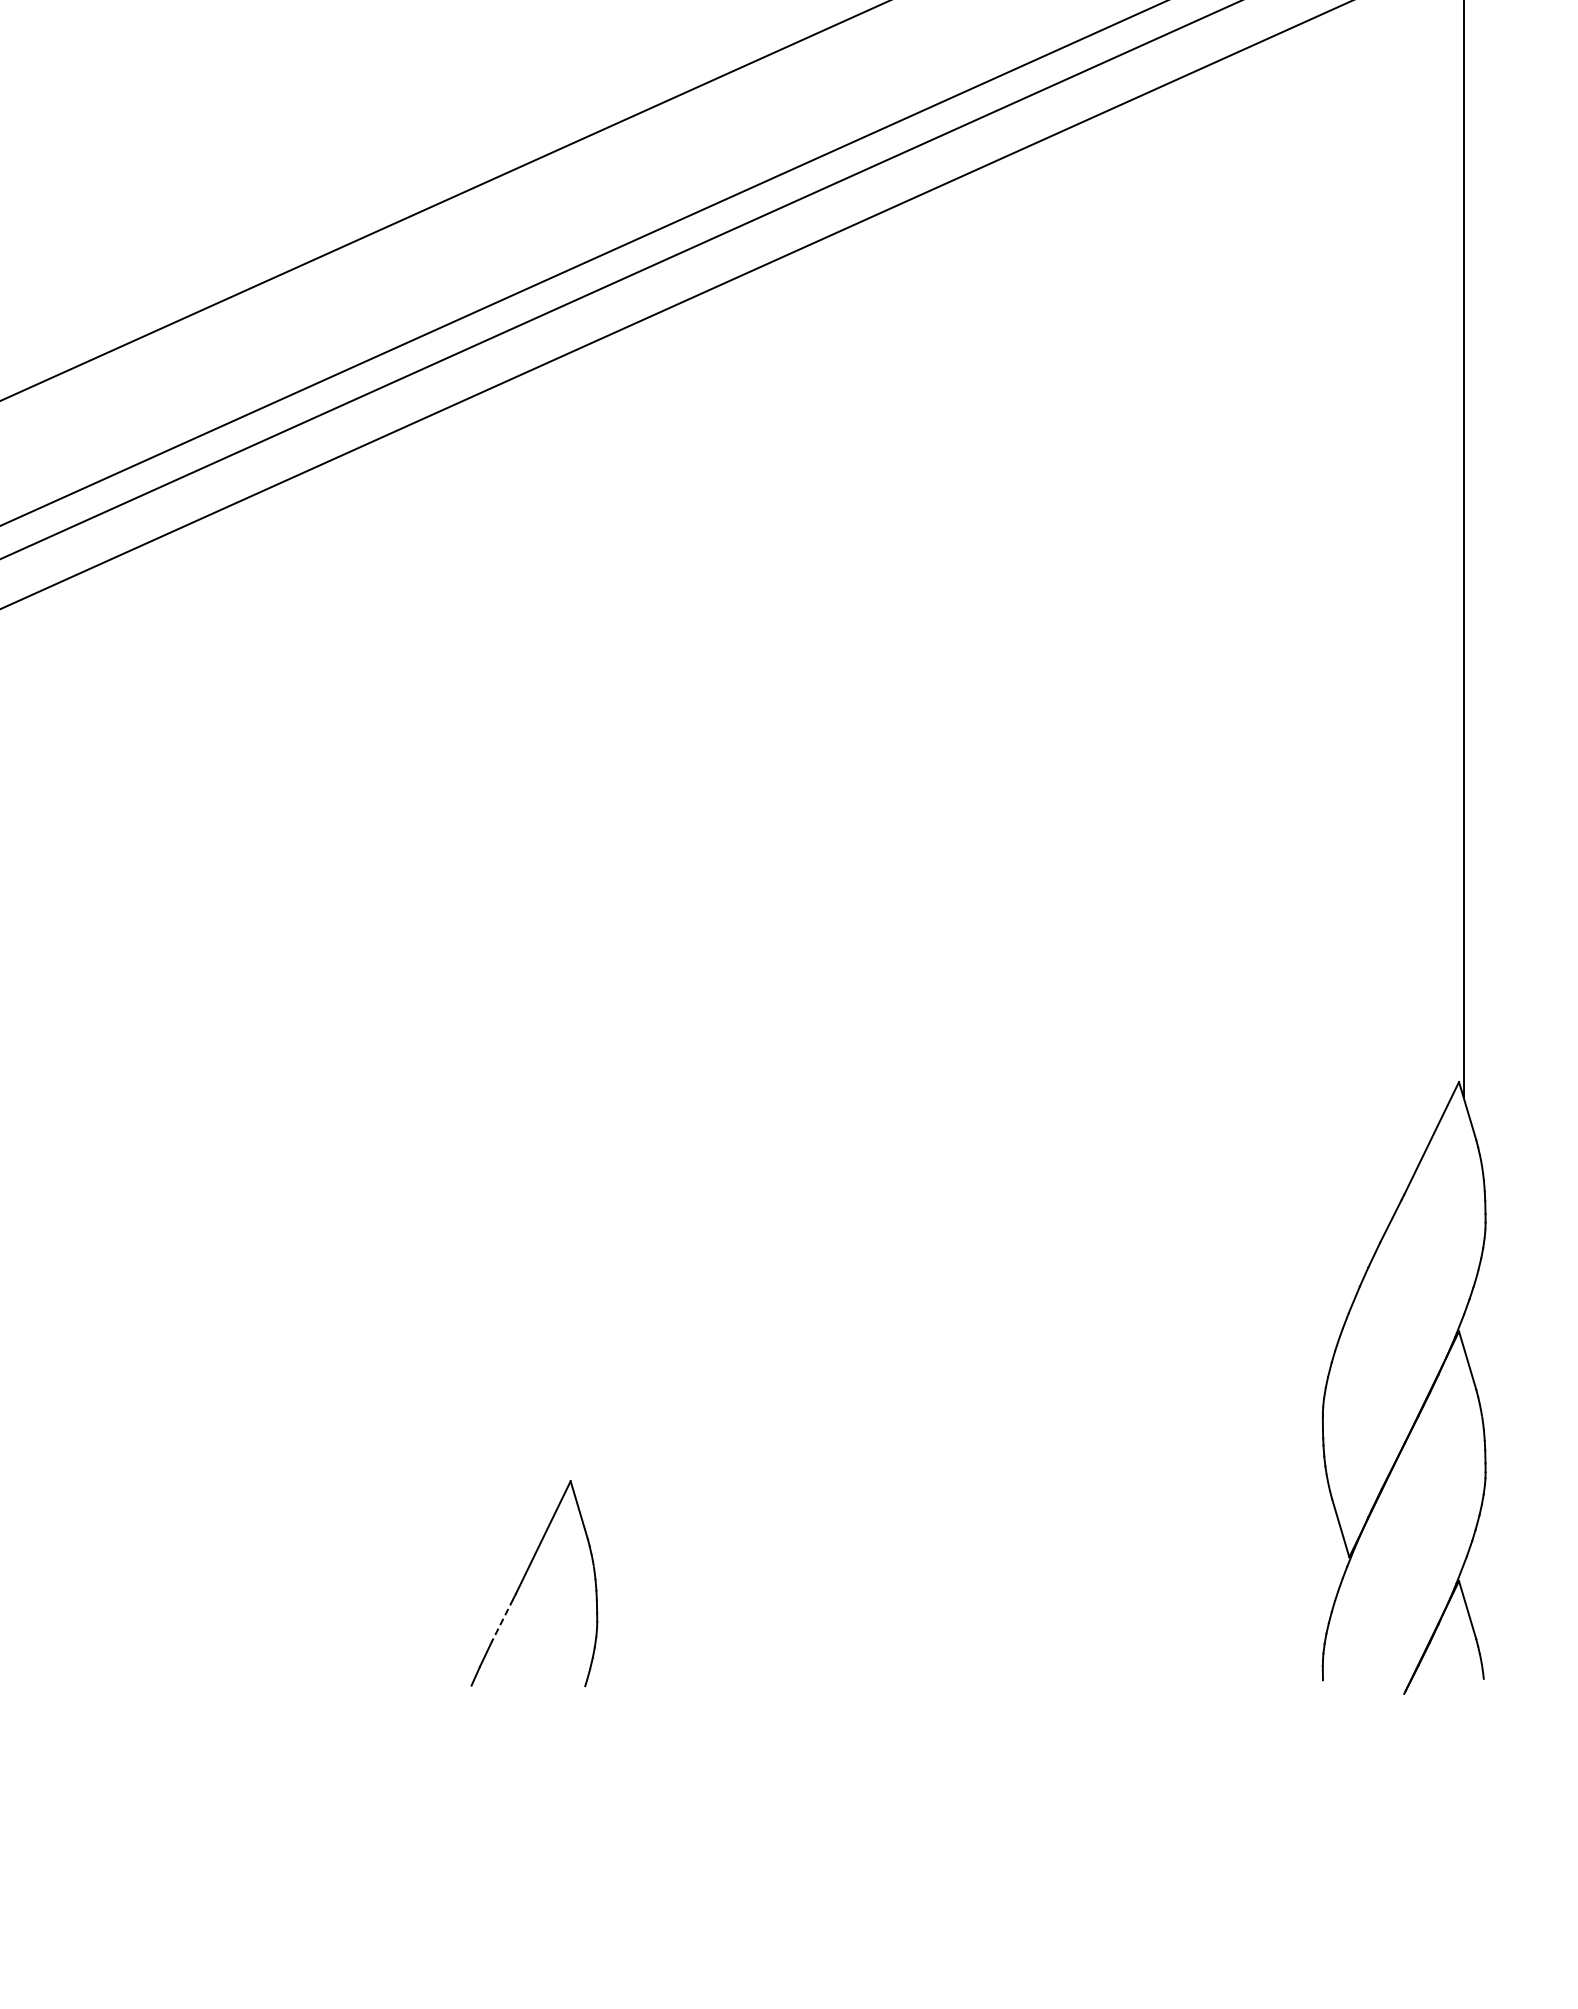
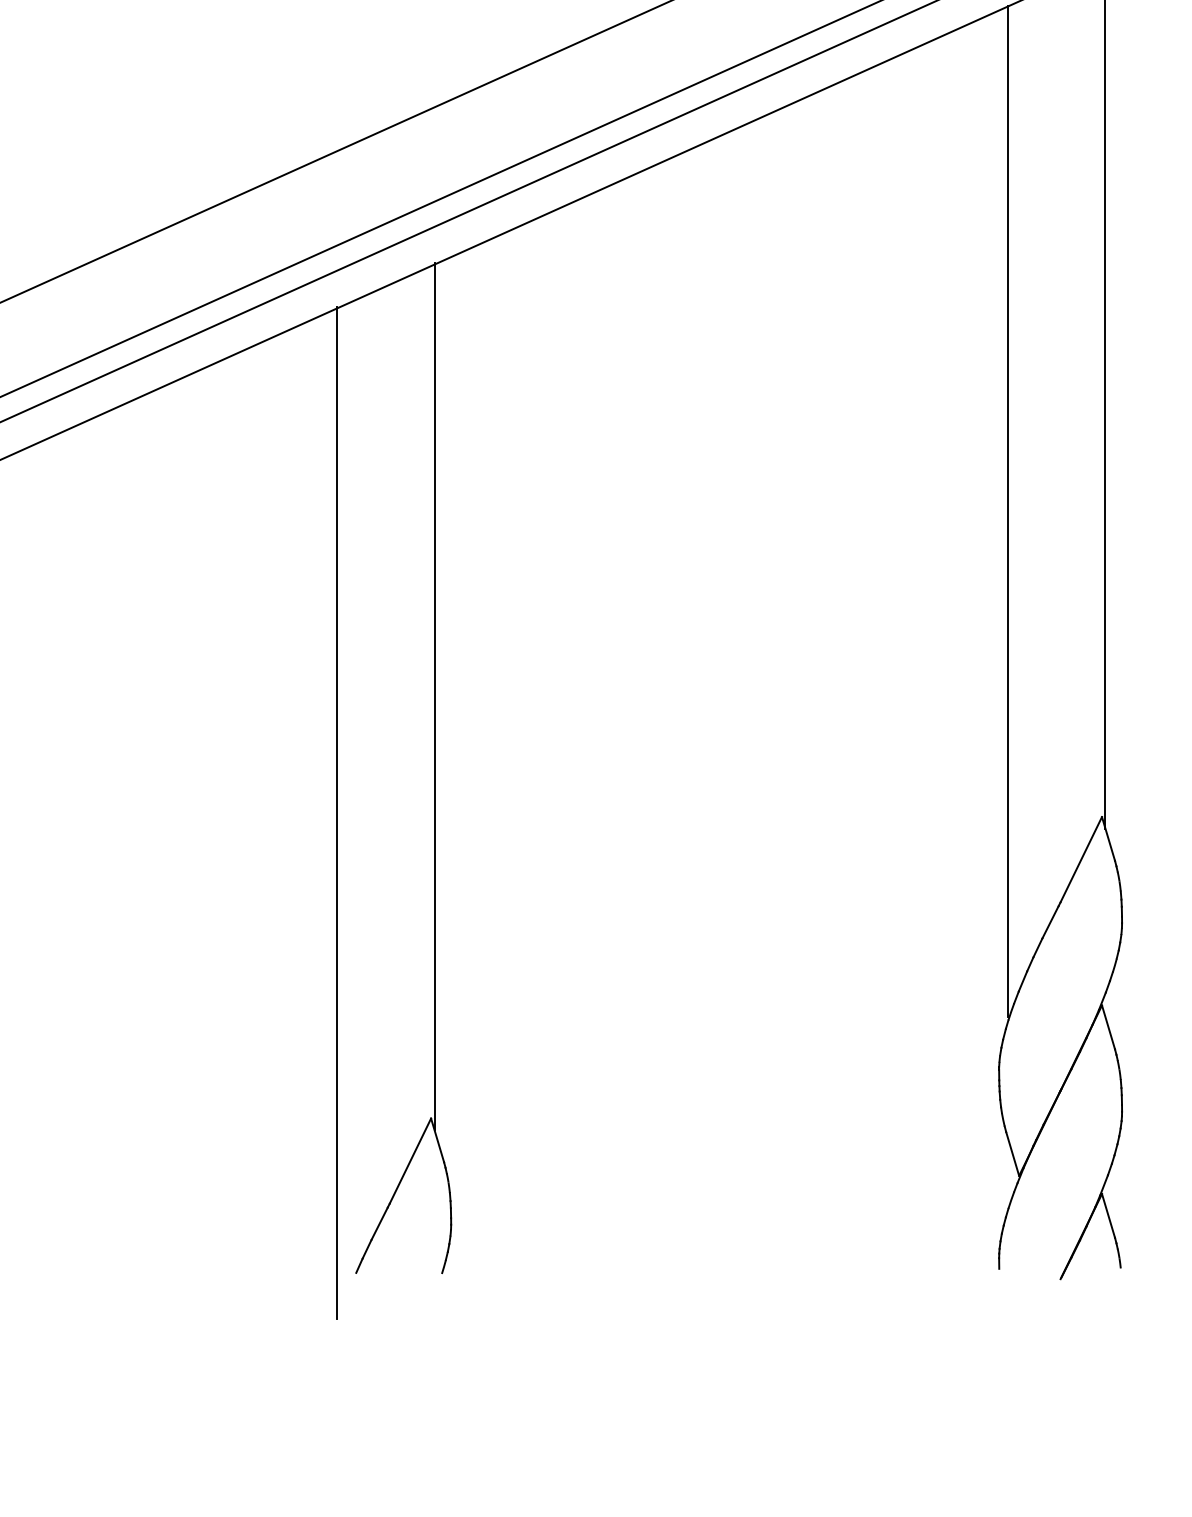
line: (1334, 677) -> (1007, 511), added
line: (575, 922) -> (434, 696), added
line: (446, 1076) -> (337, 812), added
line: (502, 1620) -> (379, 1223), dashed -> solid

